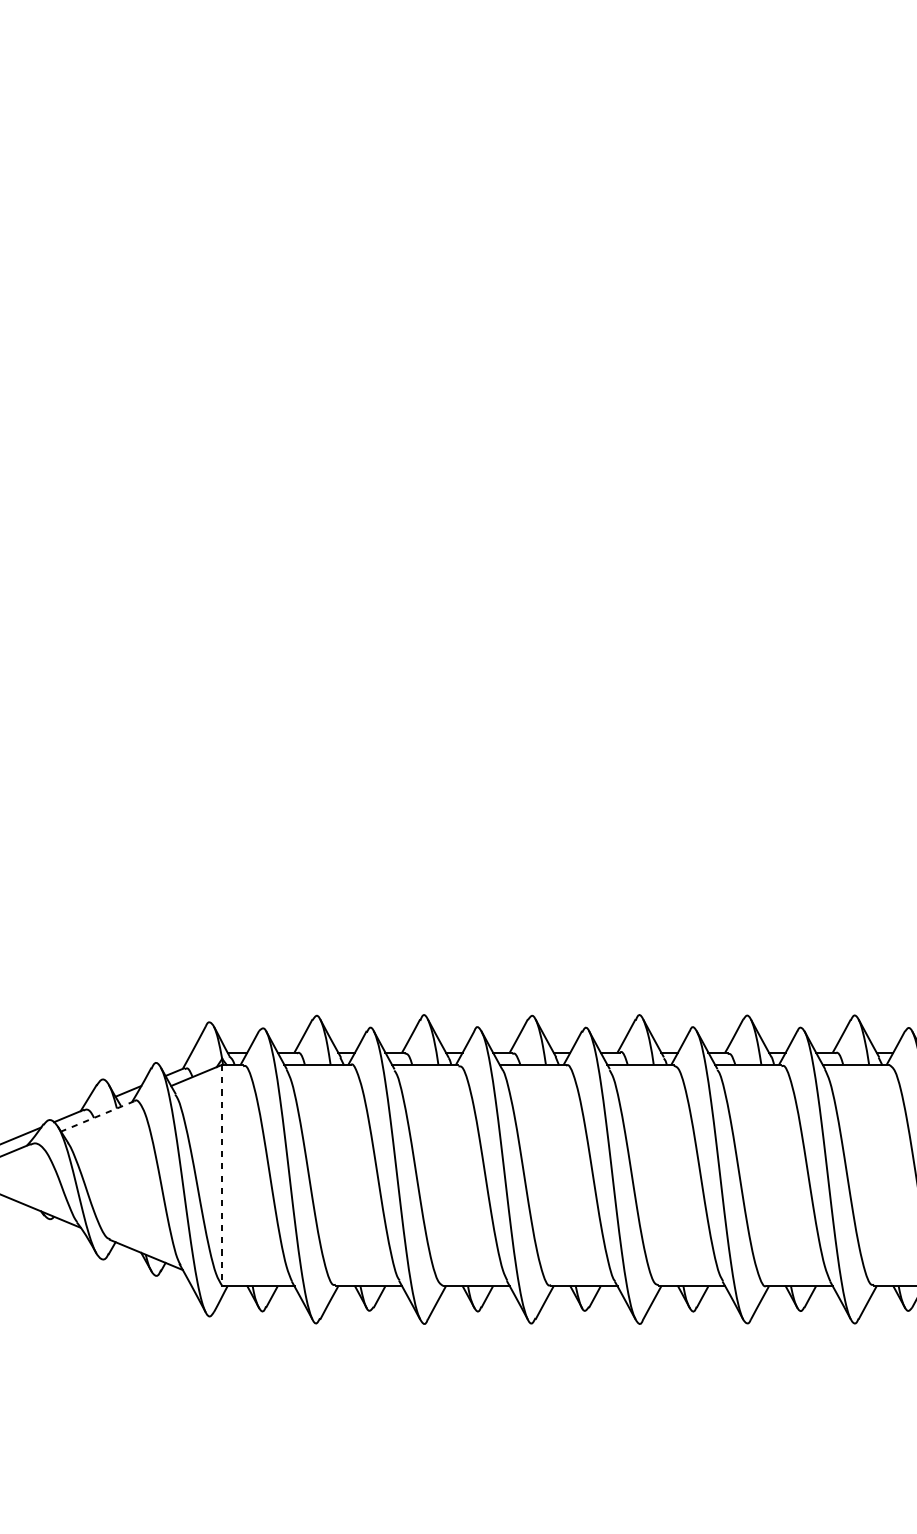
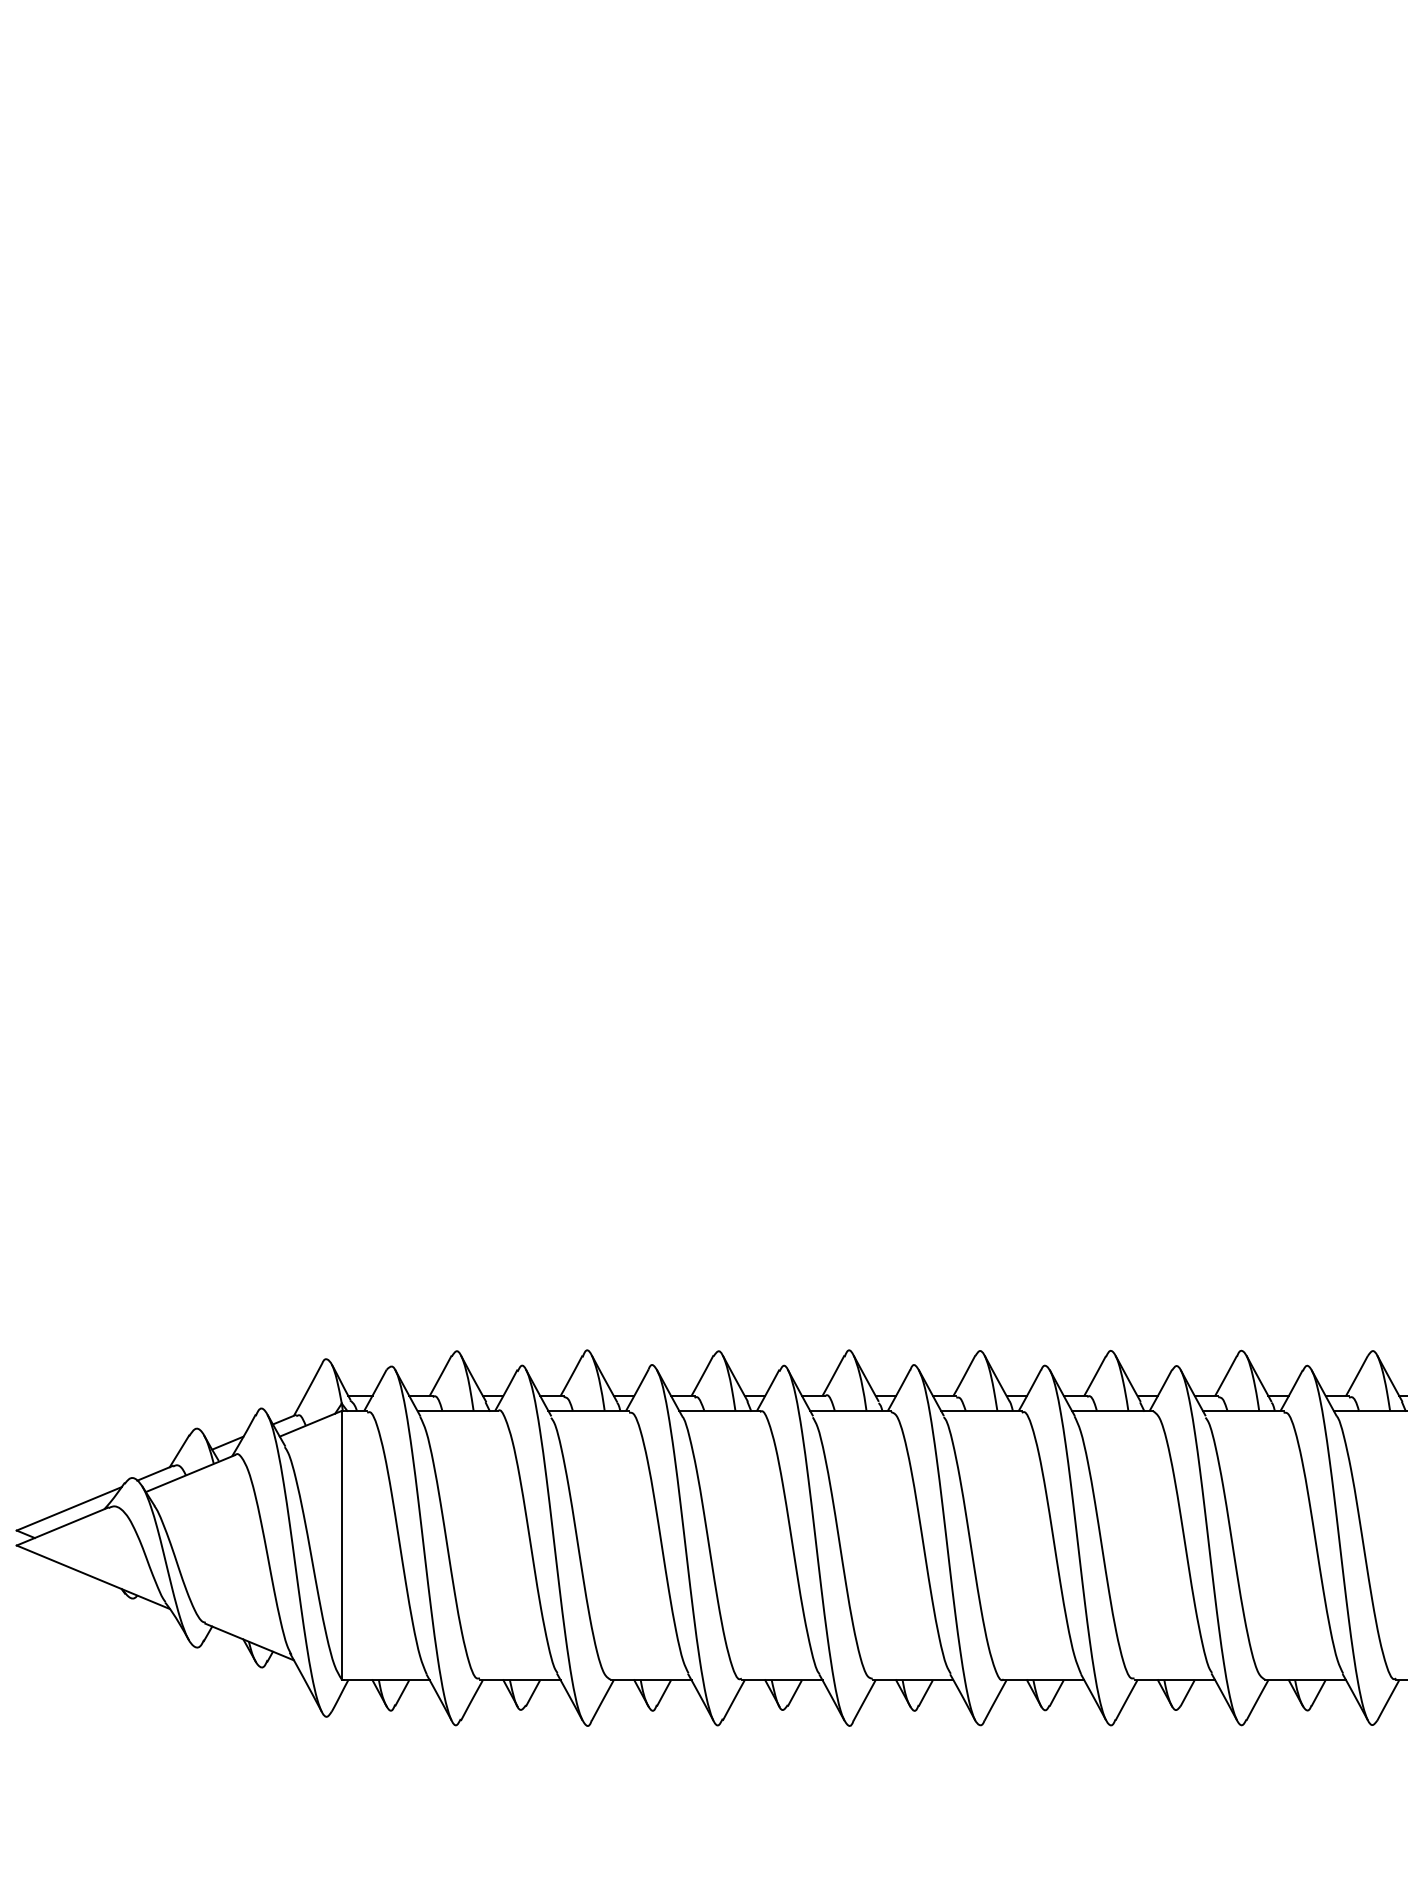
line: (97, 1116) -> (190, 1473), dashed -> solid
line: (221, 1175) -> (341, 1545), dashed -> solid

